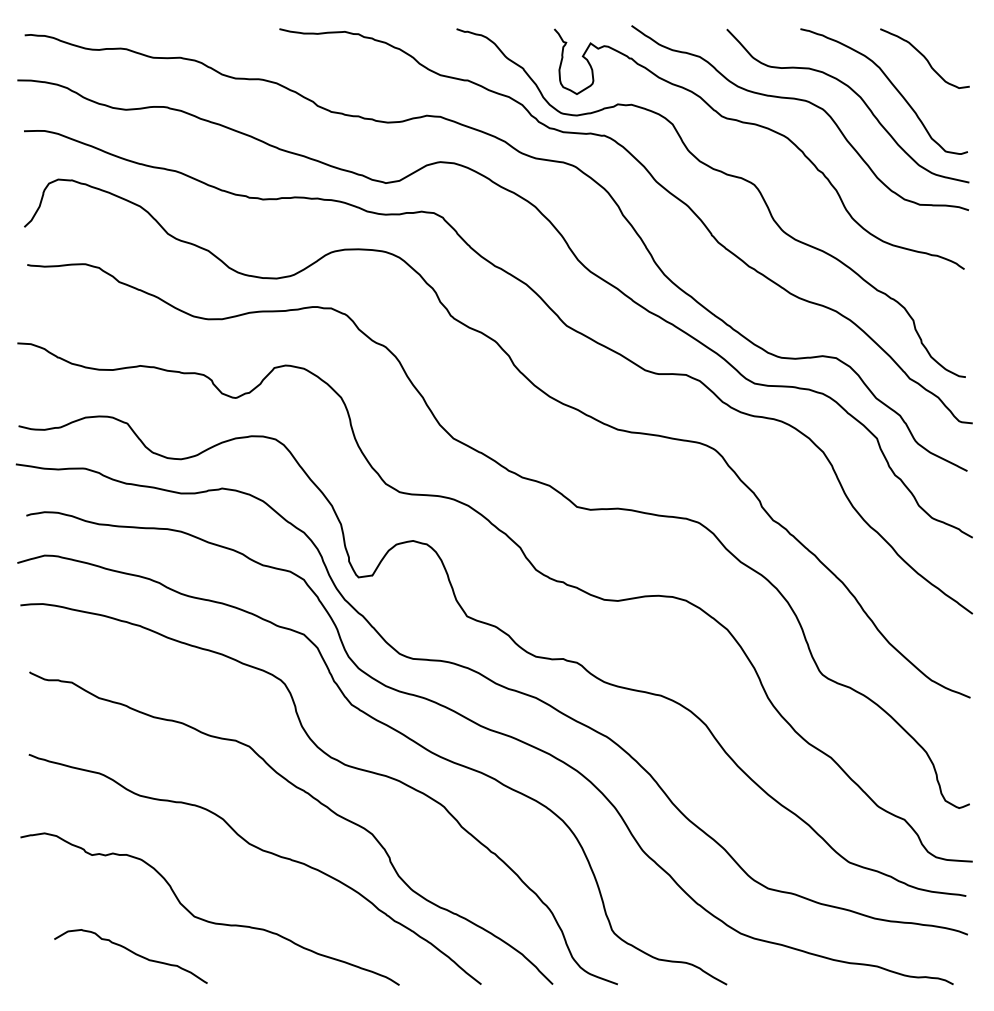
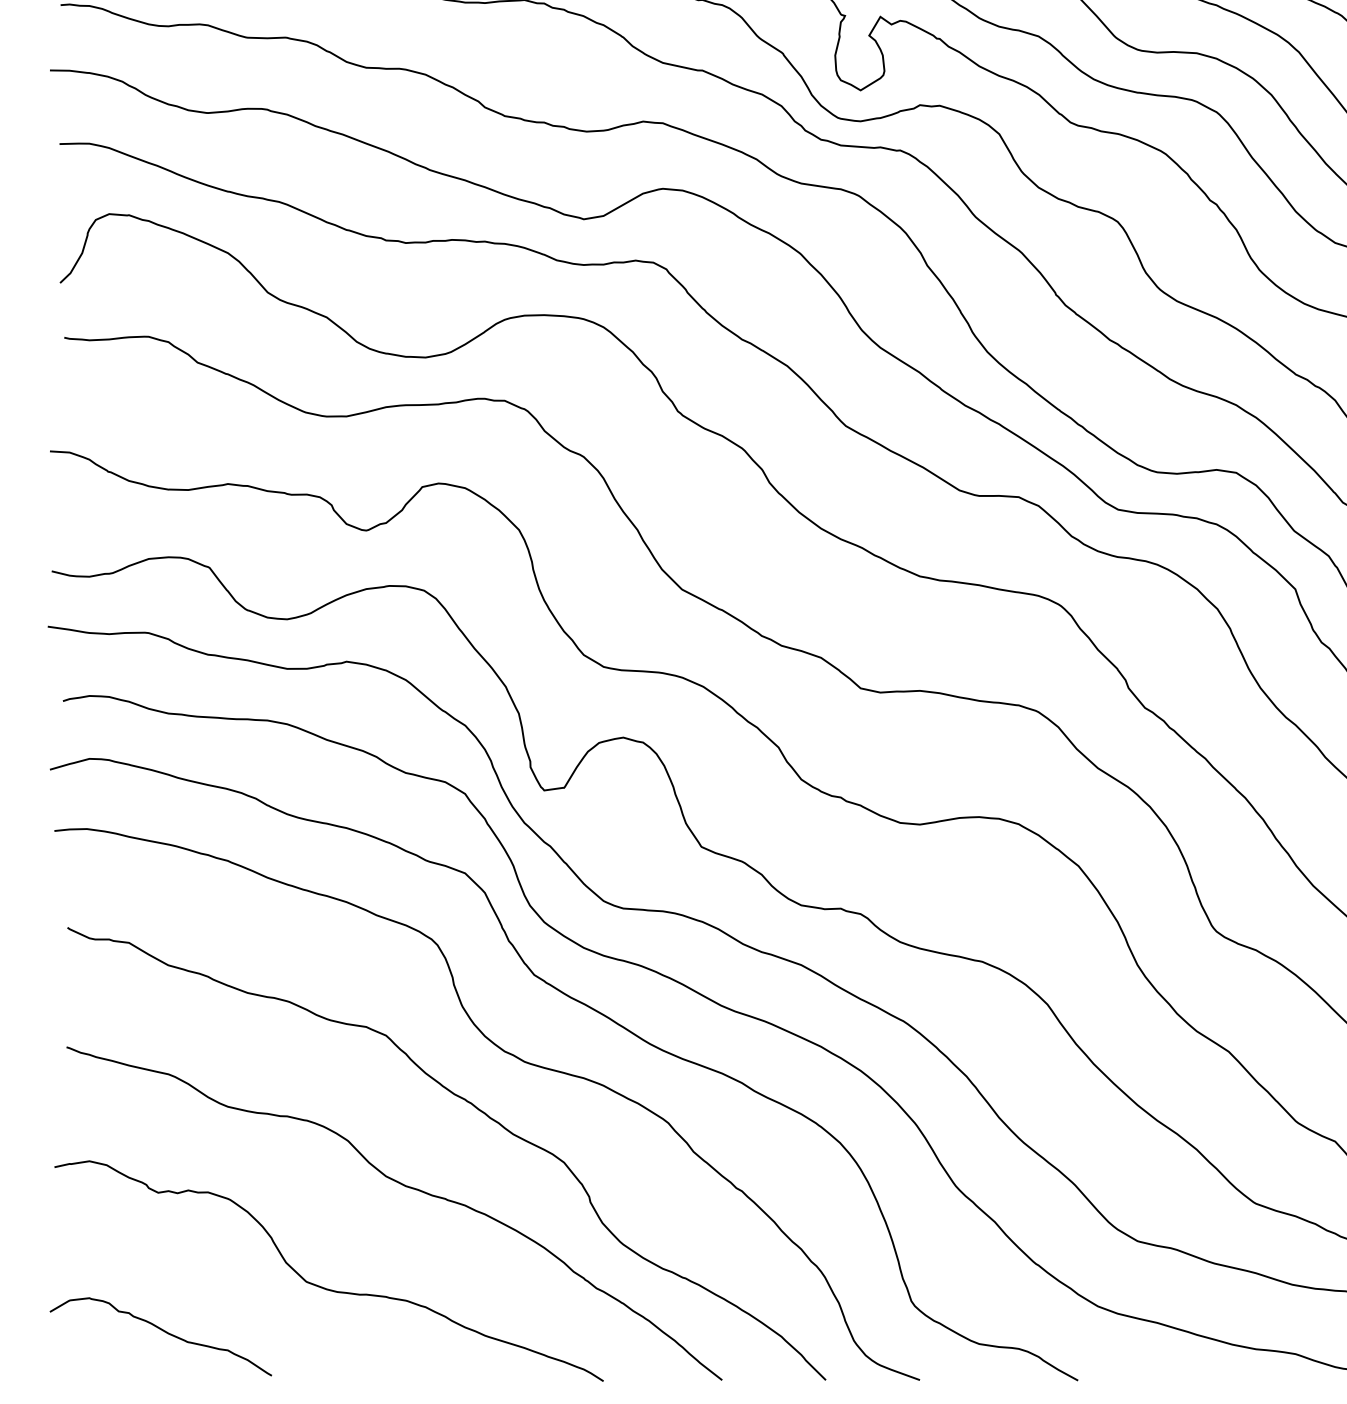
curve: (132, 953) -> (163, 1332), moved

